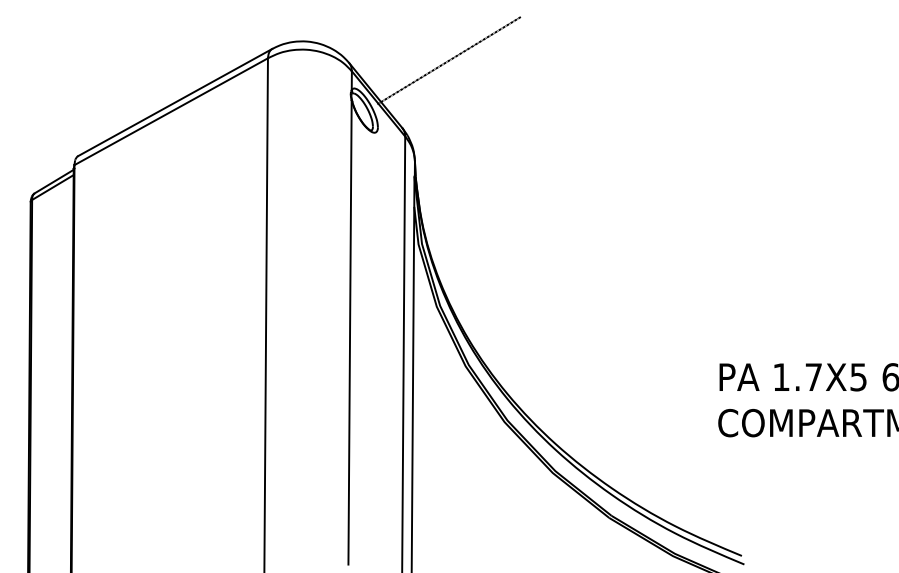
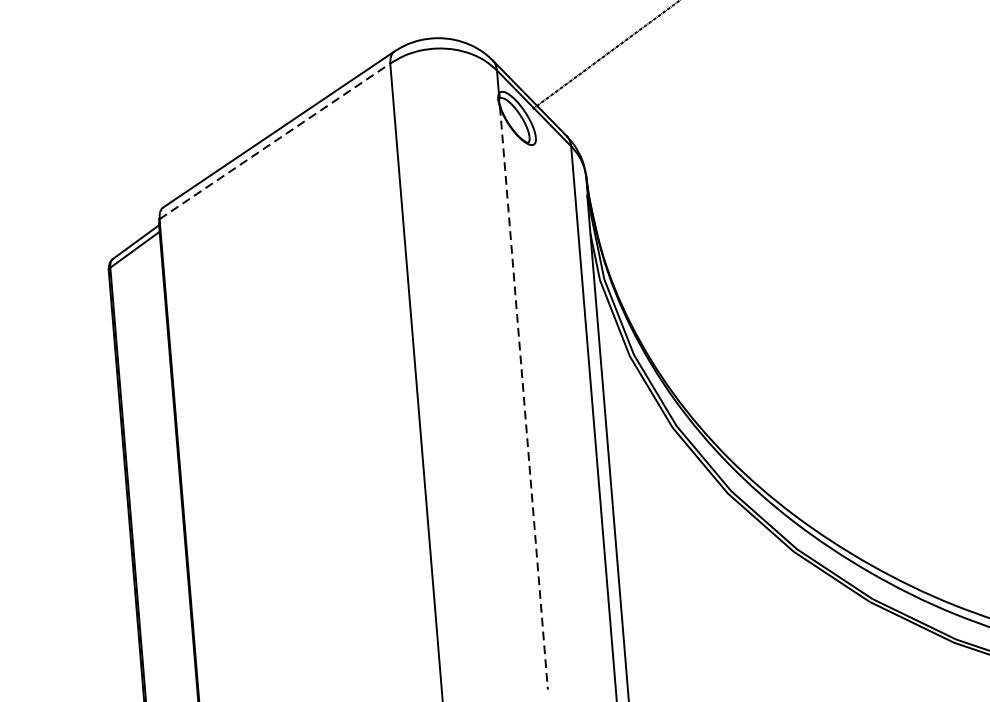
line: (171, 111) -> (275, 141), solid -> dashed
line: (350, 332) -> (524, 398), solid -> dashed

